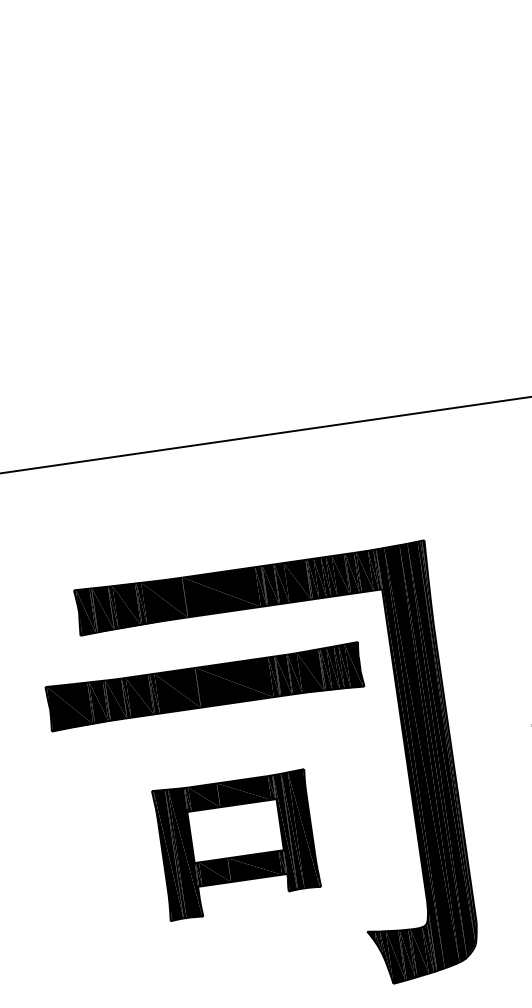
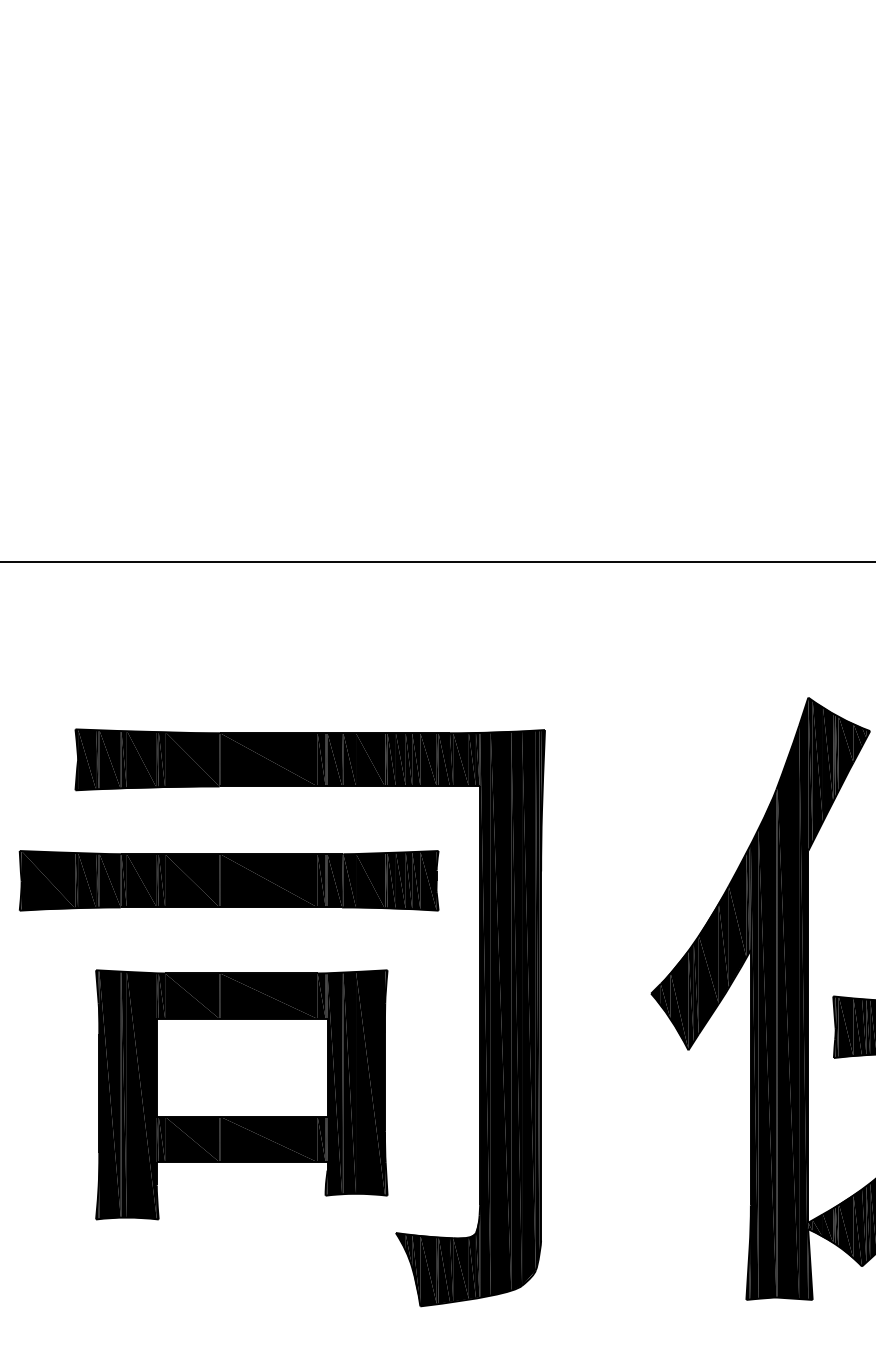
part: (237, 844) -> (241, 1094), size x1.43

